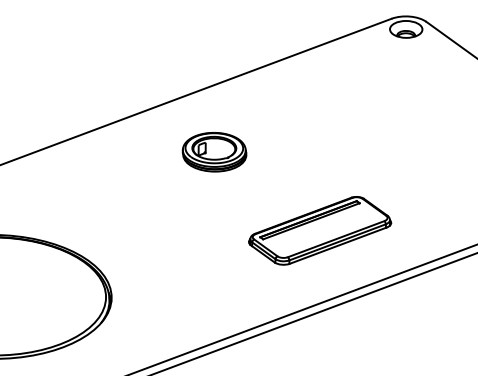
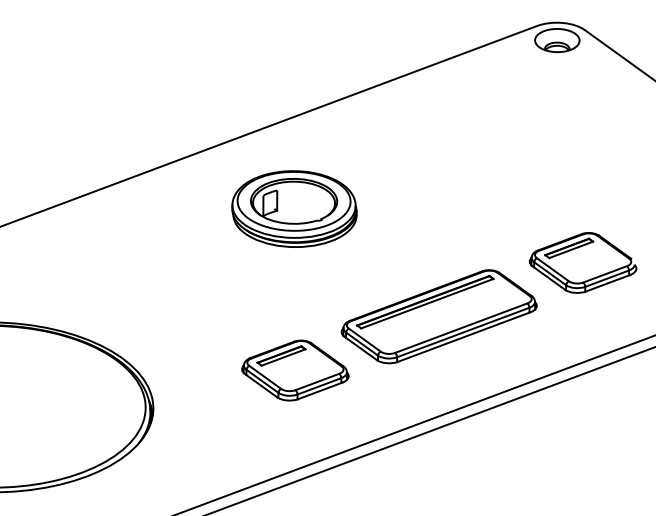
part: (214, 151) -> (294, 207), size x1.43
part: (424, 191) -> (582, 262), added
part: (214, 269) -> (294, 369), added

